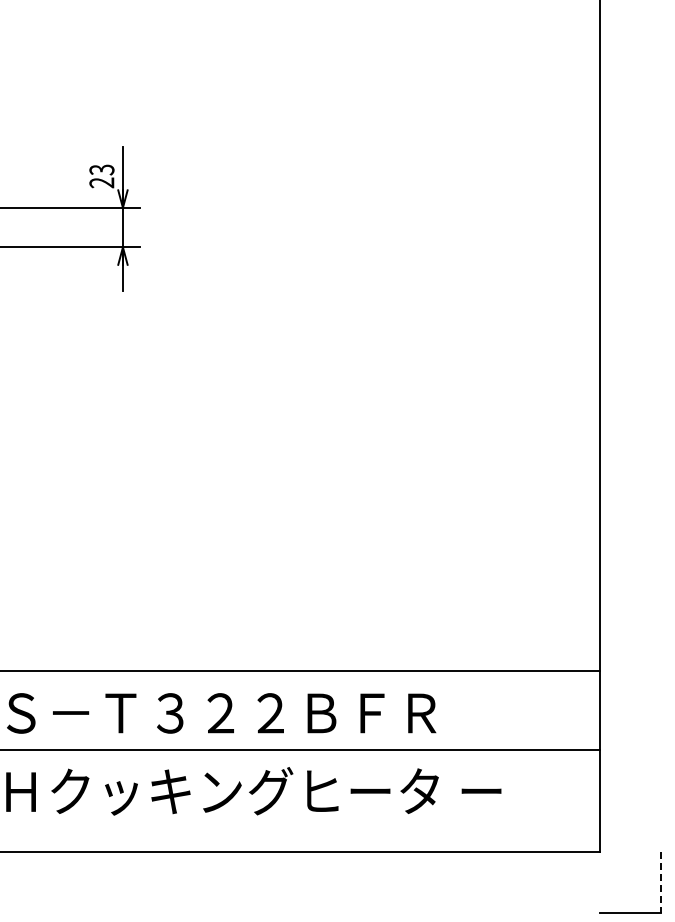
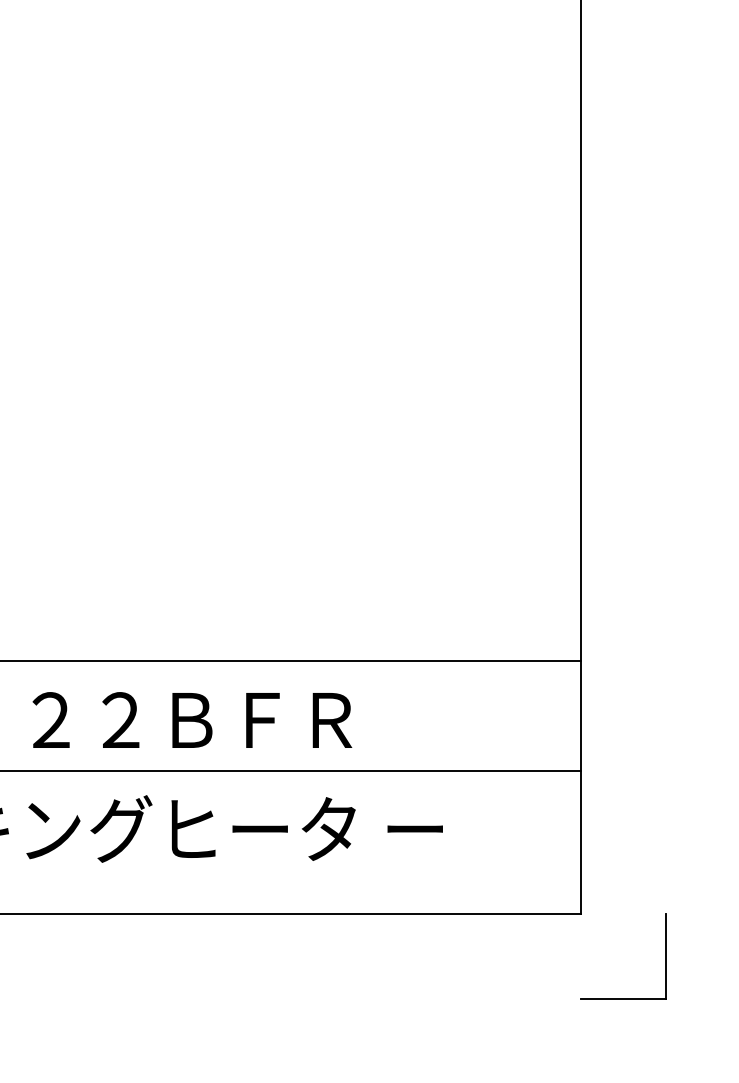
line: (661, 882) -> (666, 956), dashed -> solid

